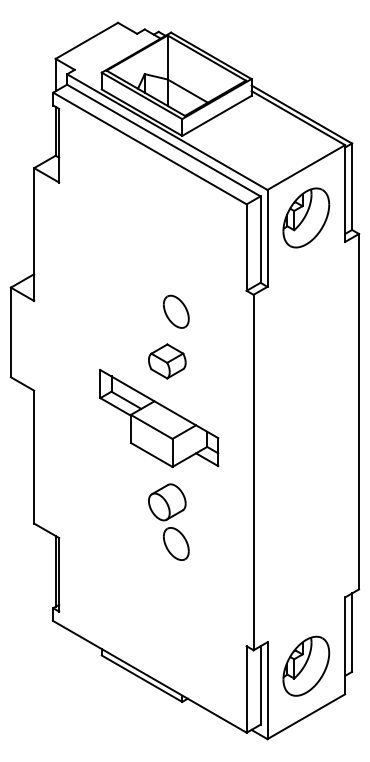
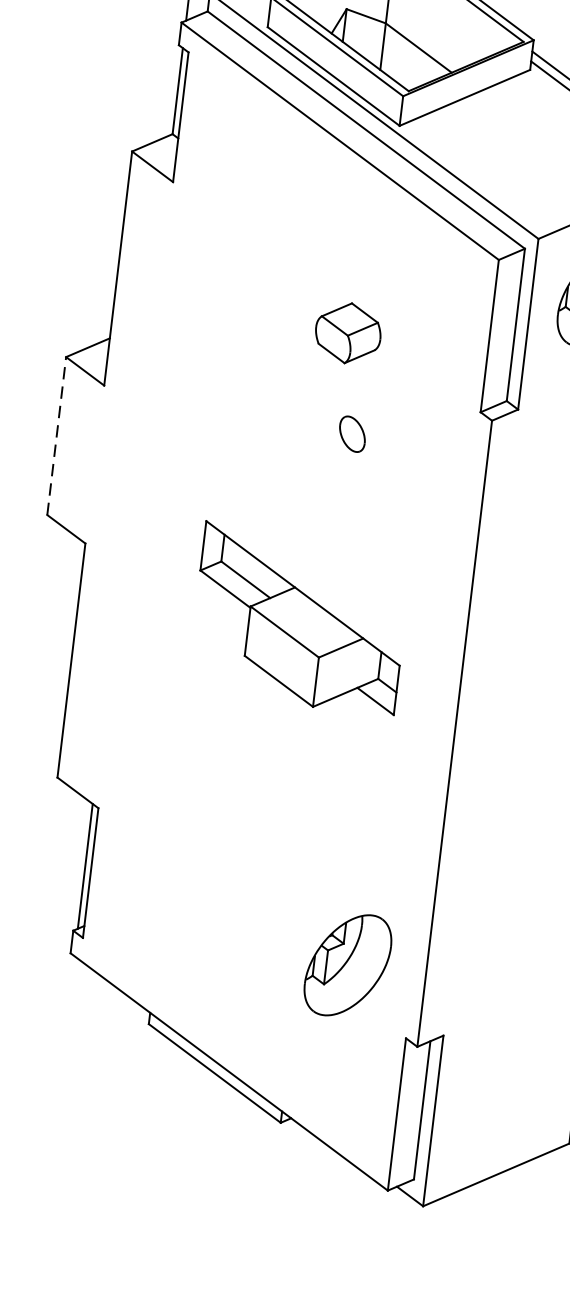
part: (176, 311) -> (352, 433), size x0.6
line: (10, 332) -> (55, 436), solid -> dashed
part: (167, 361) -> (348, 333), moved
part: (168, 521) -> (294, 802), removed
part: (306, 665) -> (348, 963), moved

